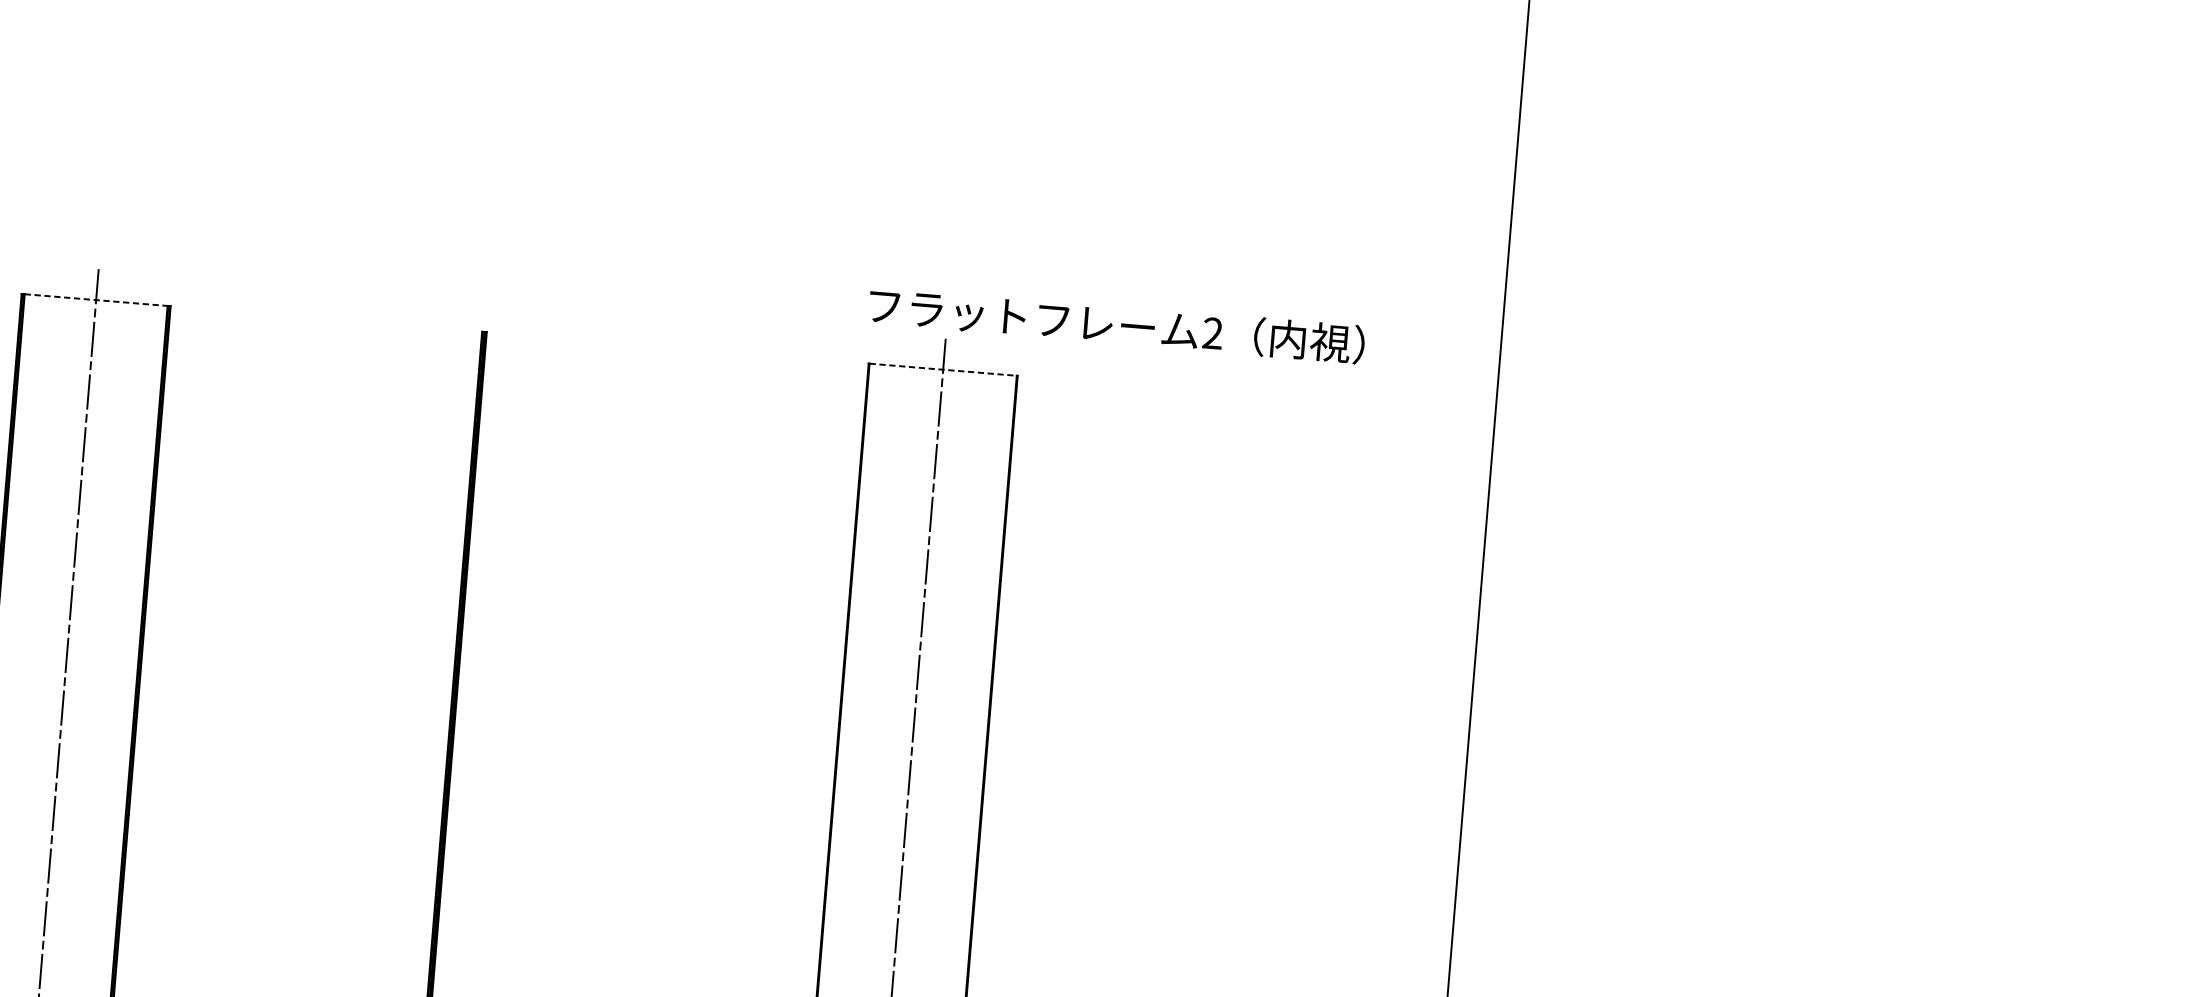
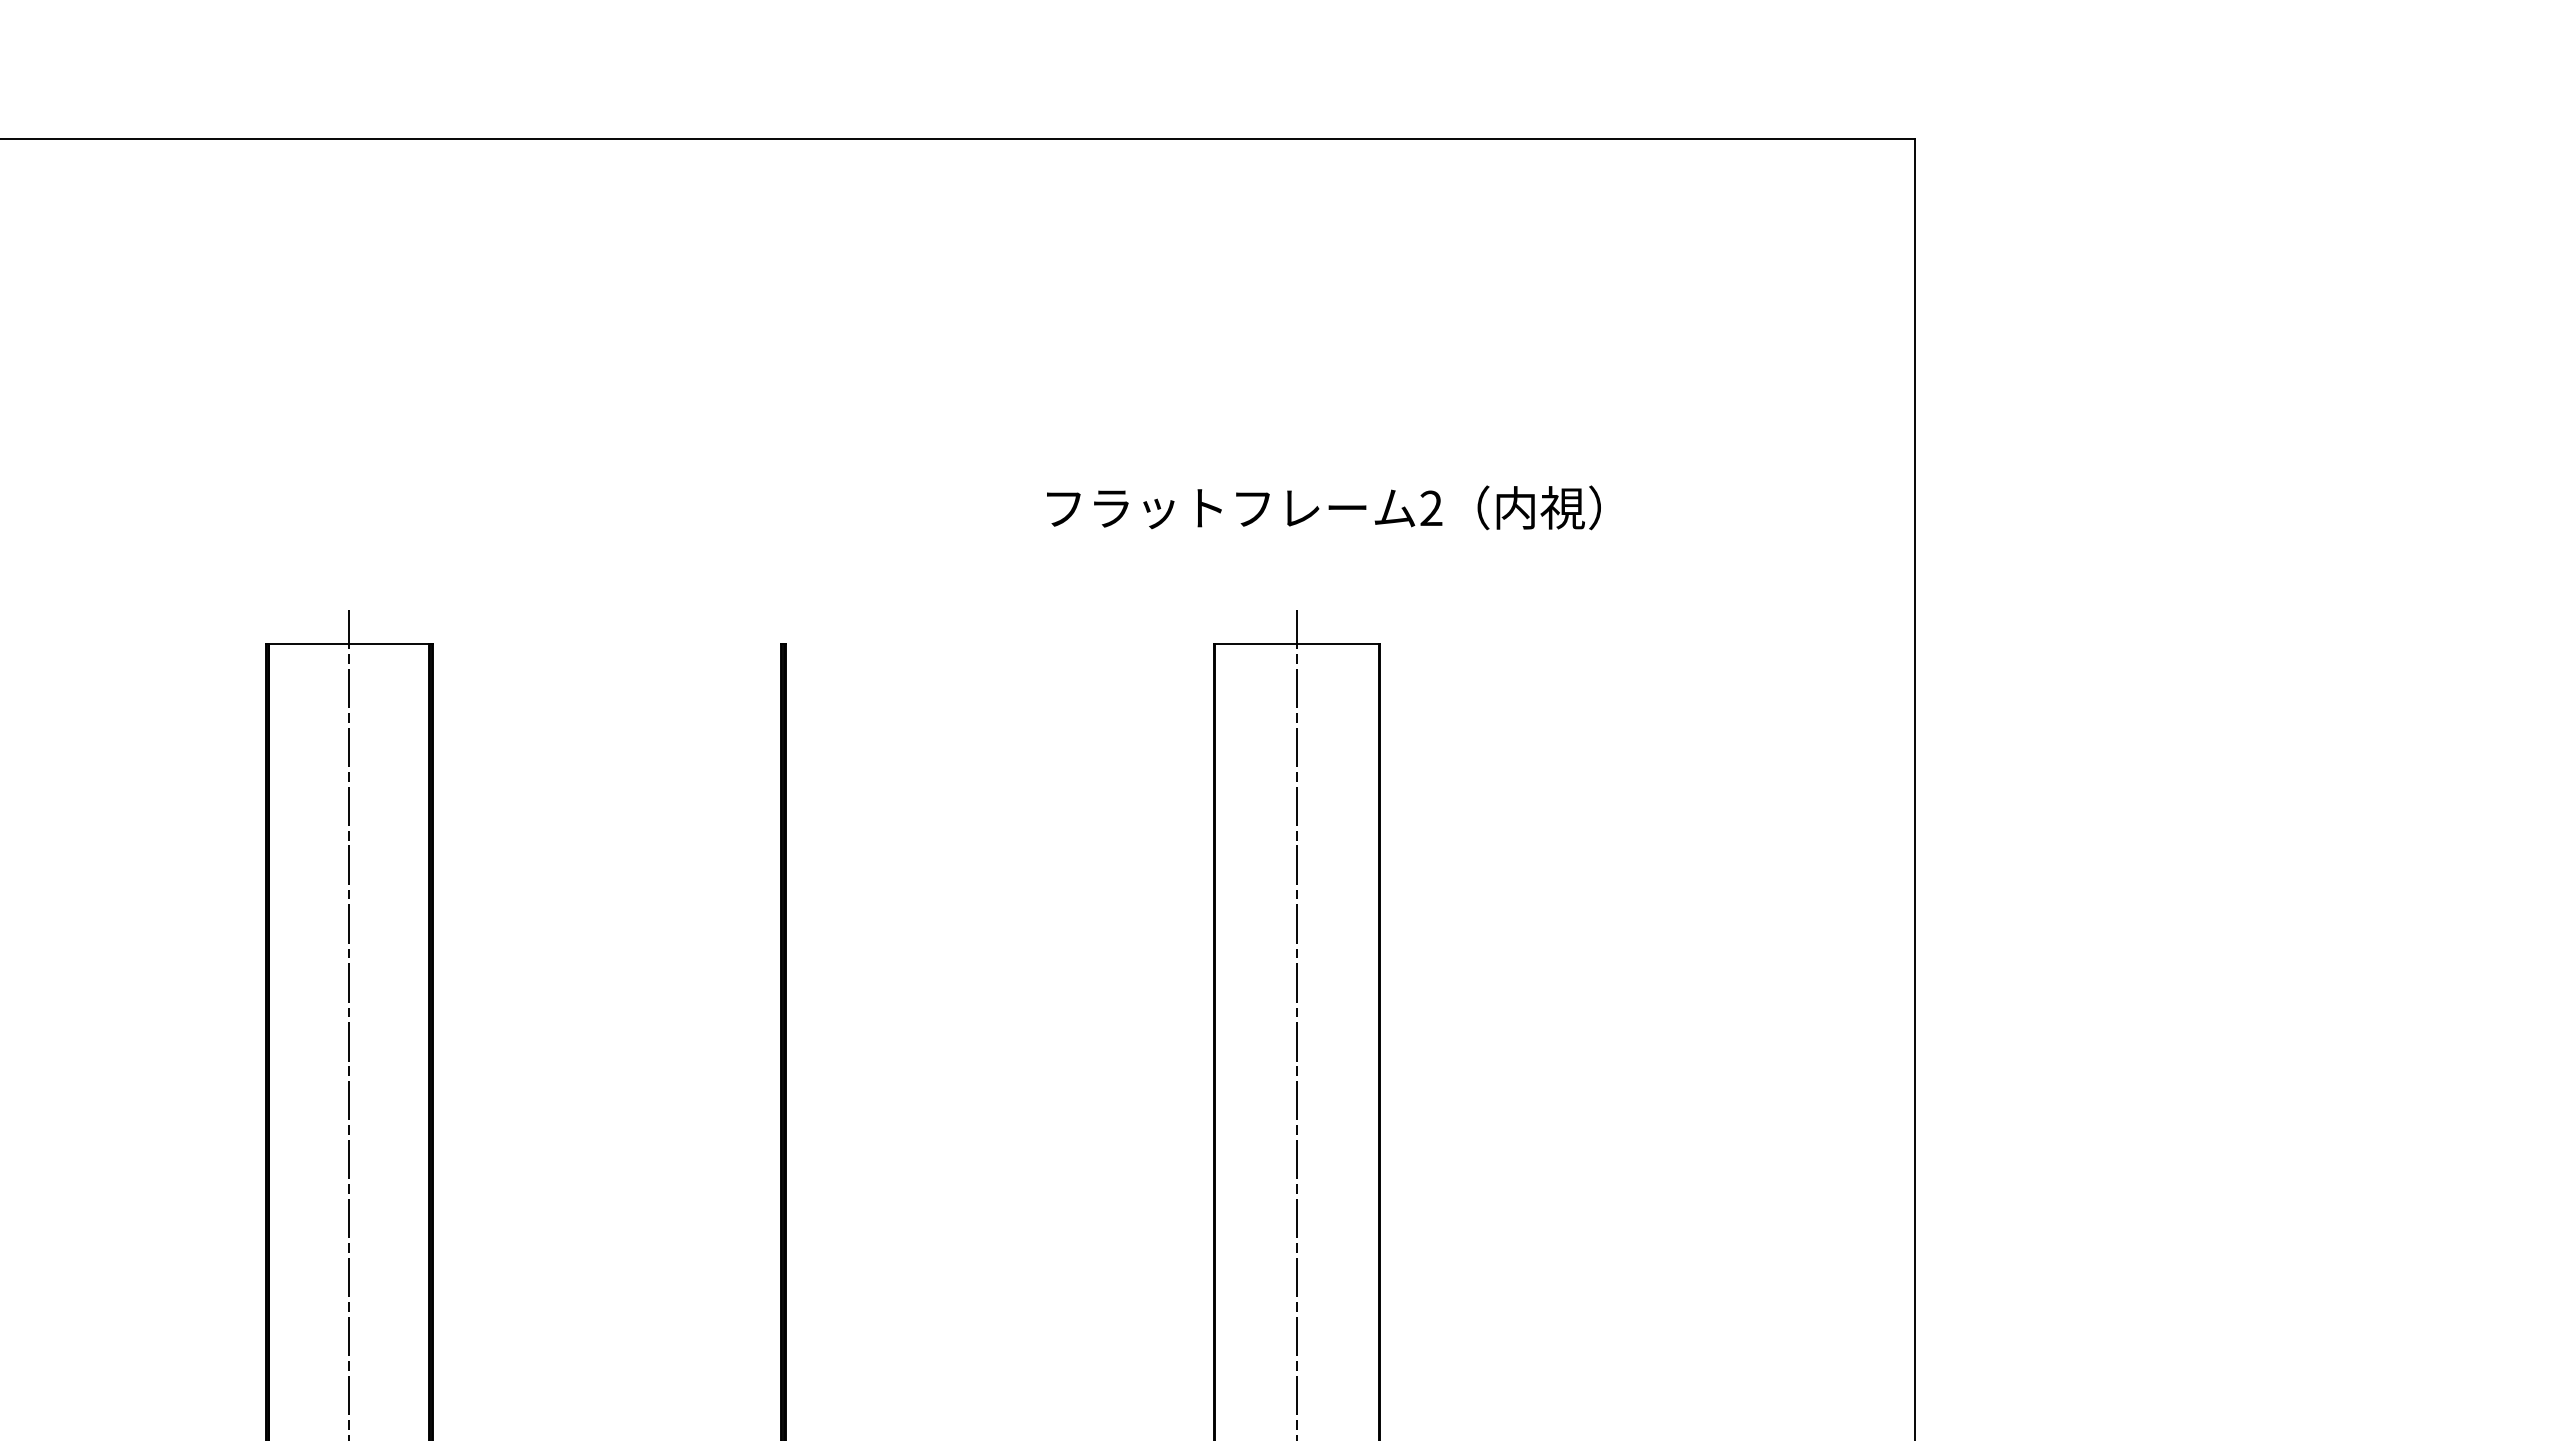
line: (96, 300) -> (349, 644), dashed -> solid
text: (1116, 324) -> (1323, 507), moved
line: (943, 369) -> (1297, 644), dashed -> solid

